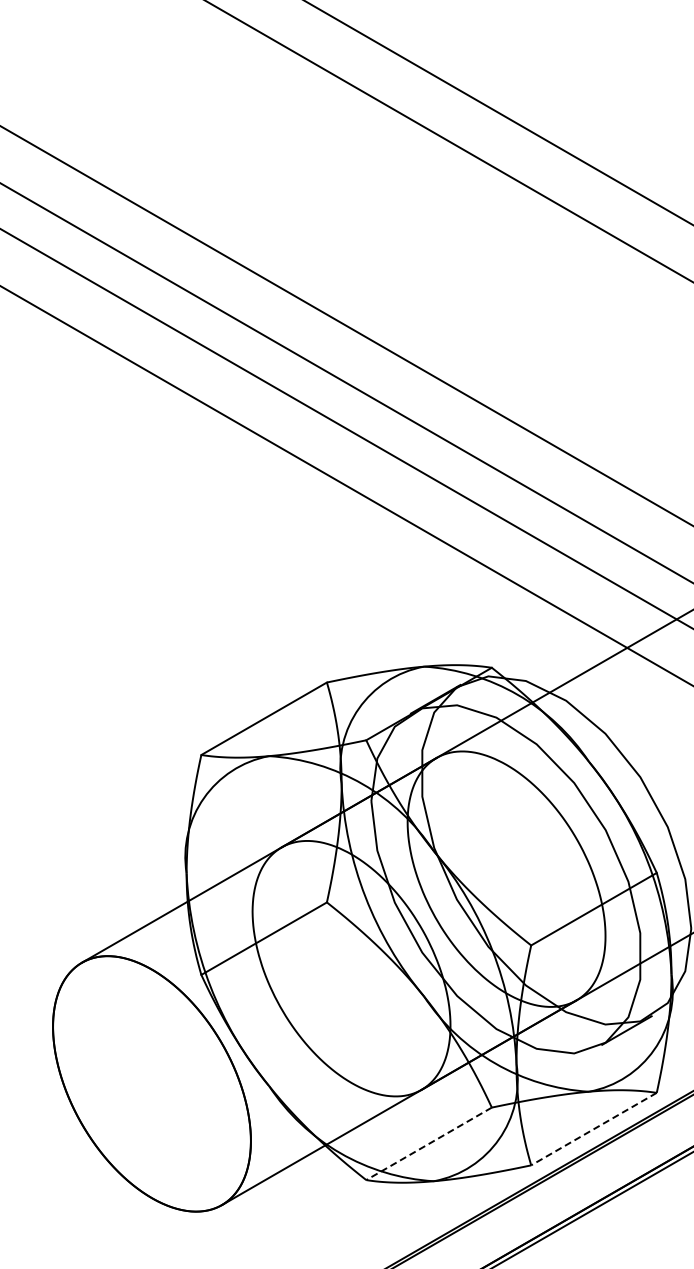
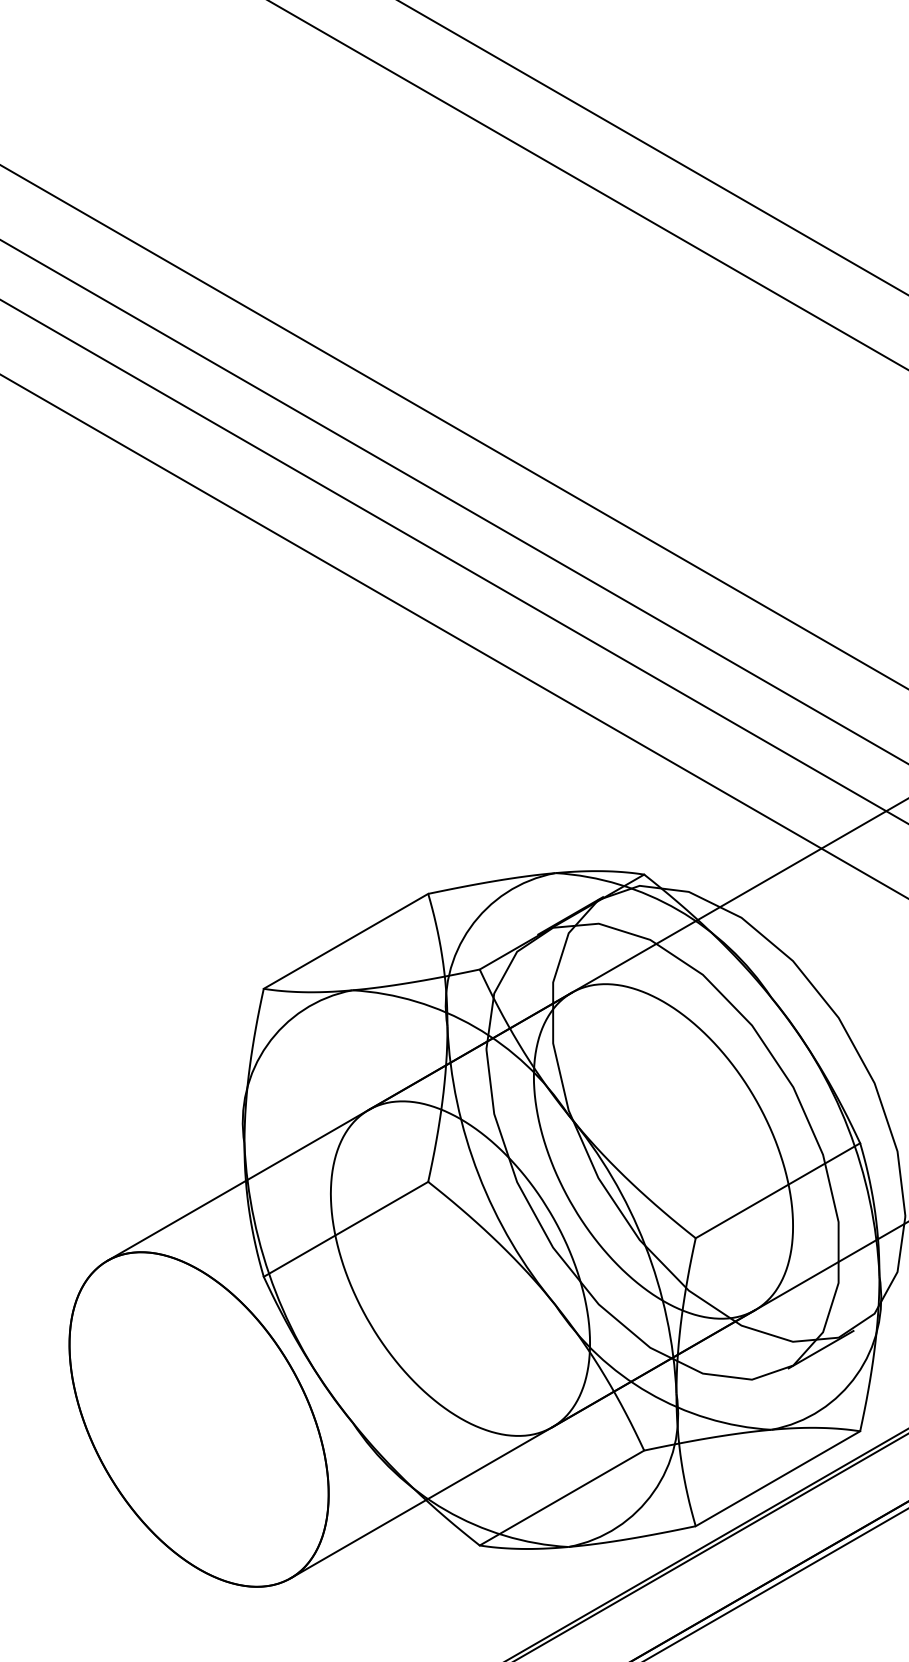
line: (593, 1129) -> (777, 1479), dashed -> solid
line: (428, 1144) -> (561, 1498), dashed -> solid

